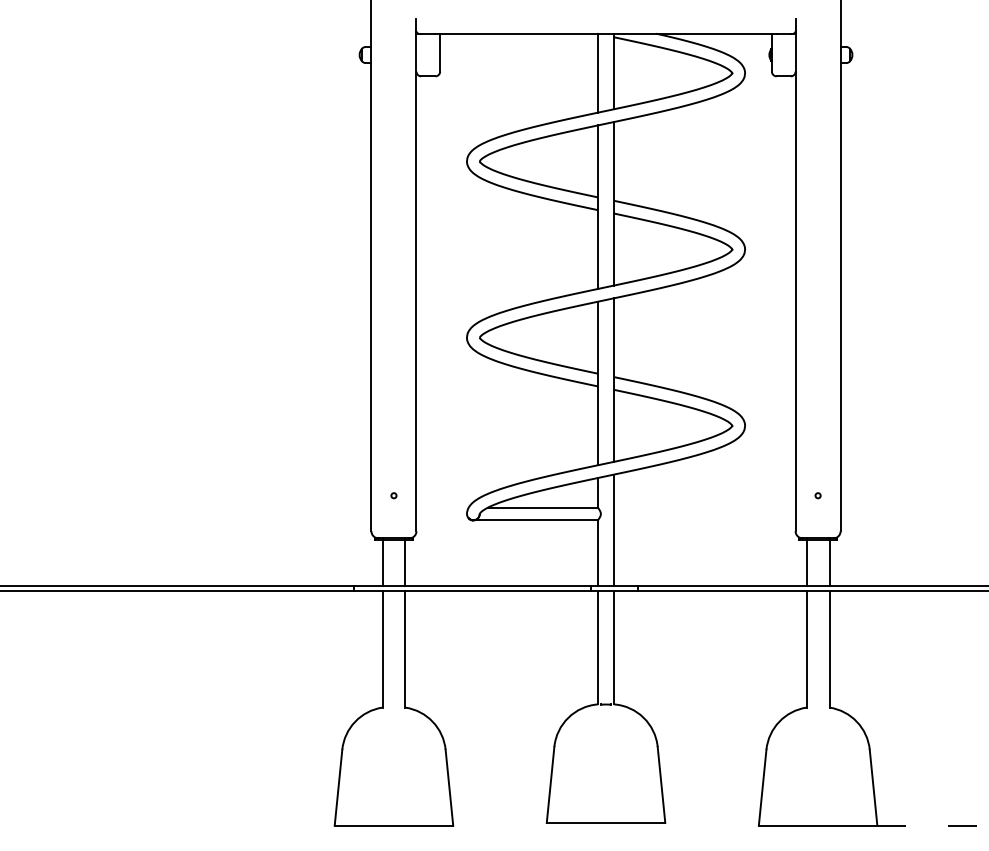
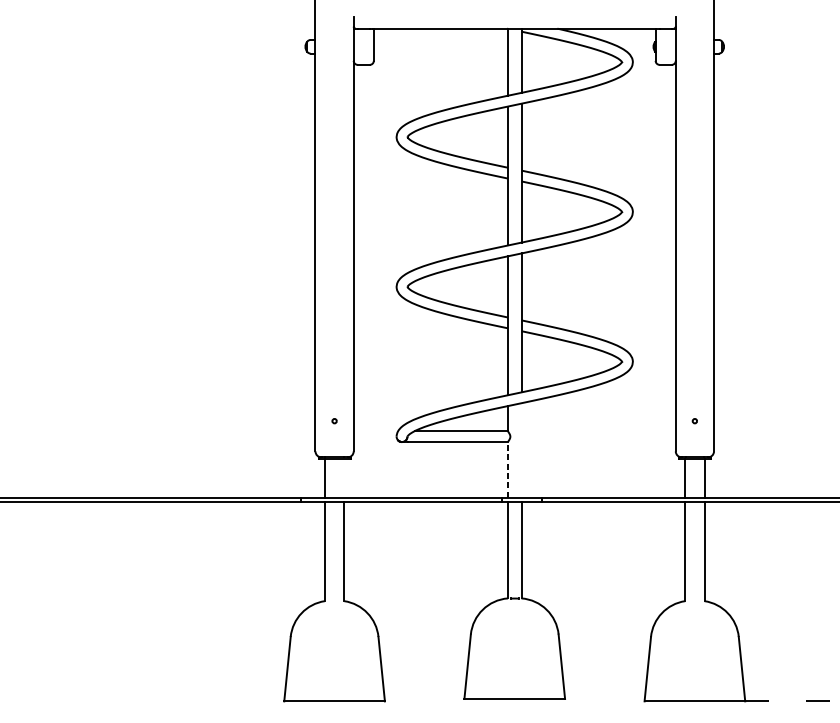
line: (614, 529) -> (521, 449), removed
line: (598, 553) -> (508, 470), solid -> dashed
line: (405, 562) -> (344, 477), removed

